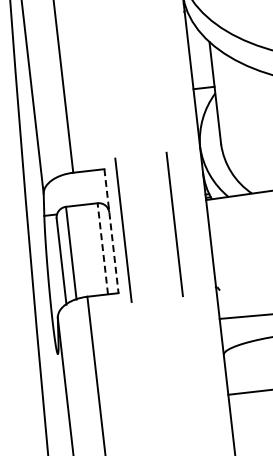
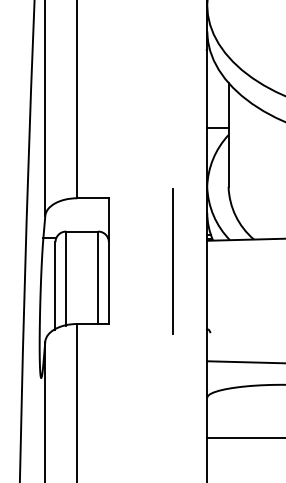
line: (122, 230) -> (120, 261), removed
line: (111, 231) -> (108, 261), dashed -> solid
line: (103, 248) -> (98, 277), dashed -> solid

